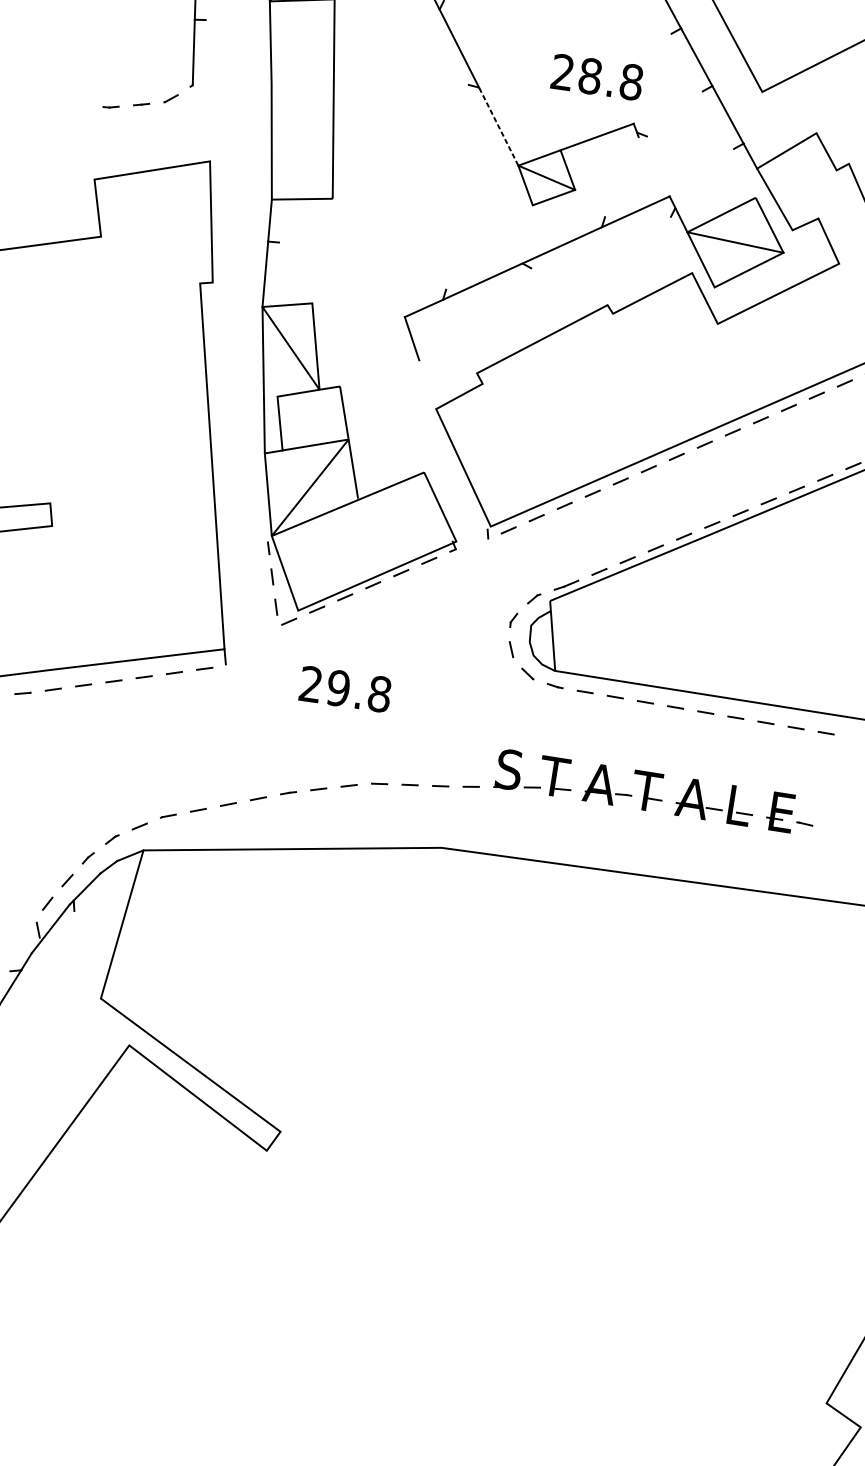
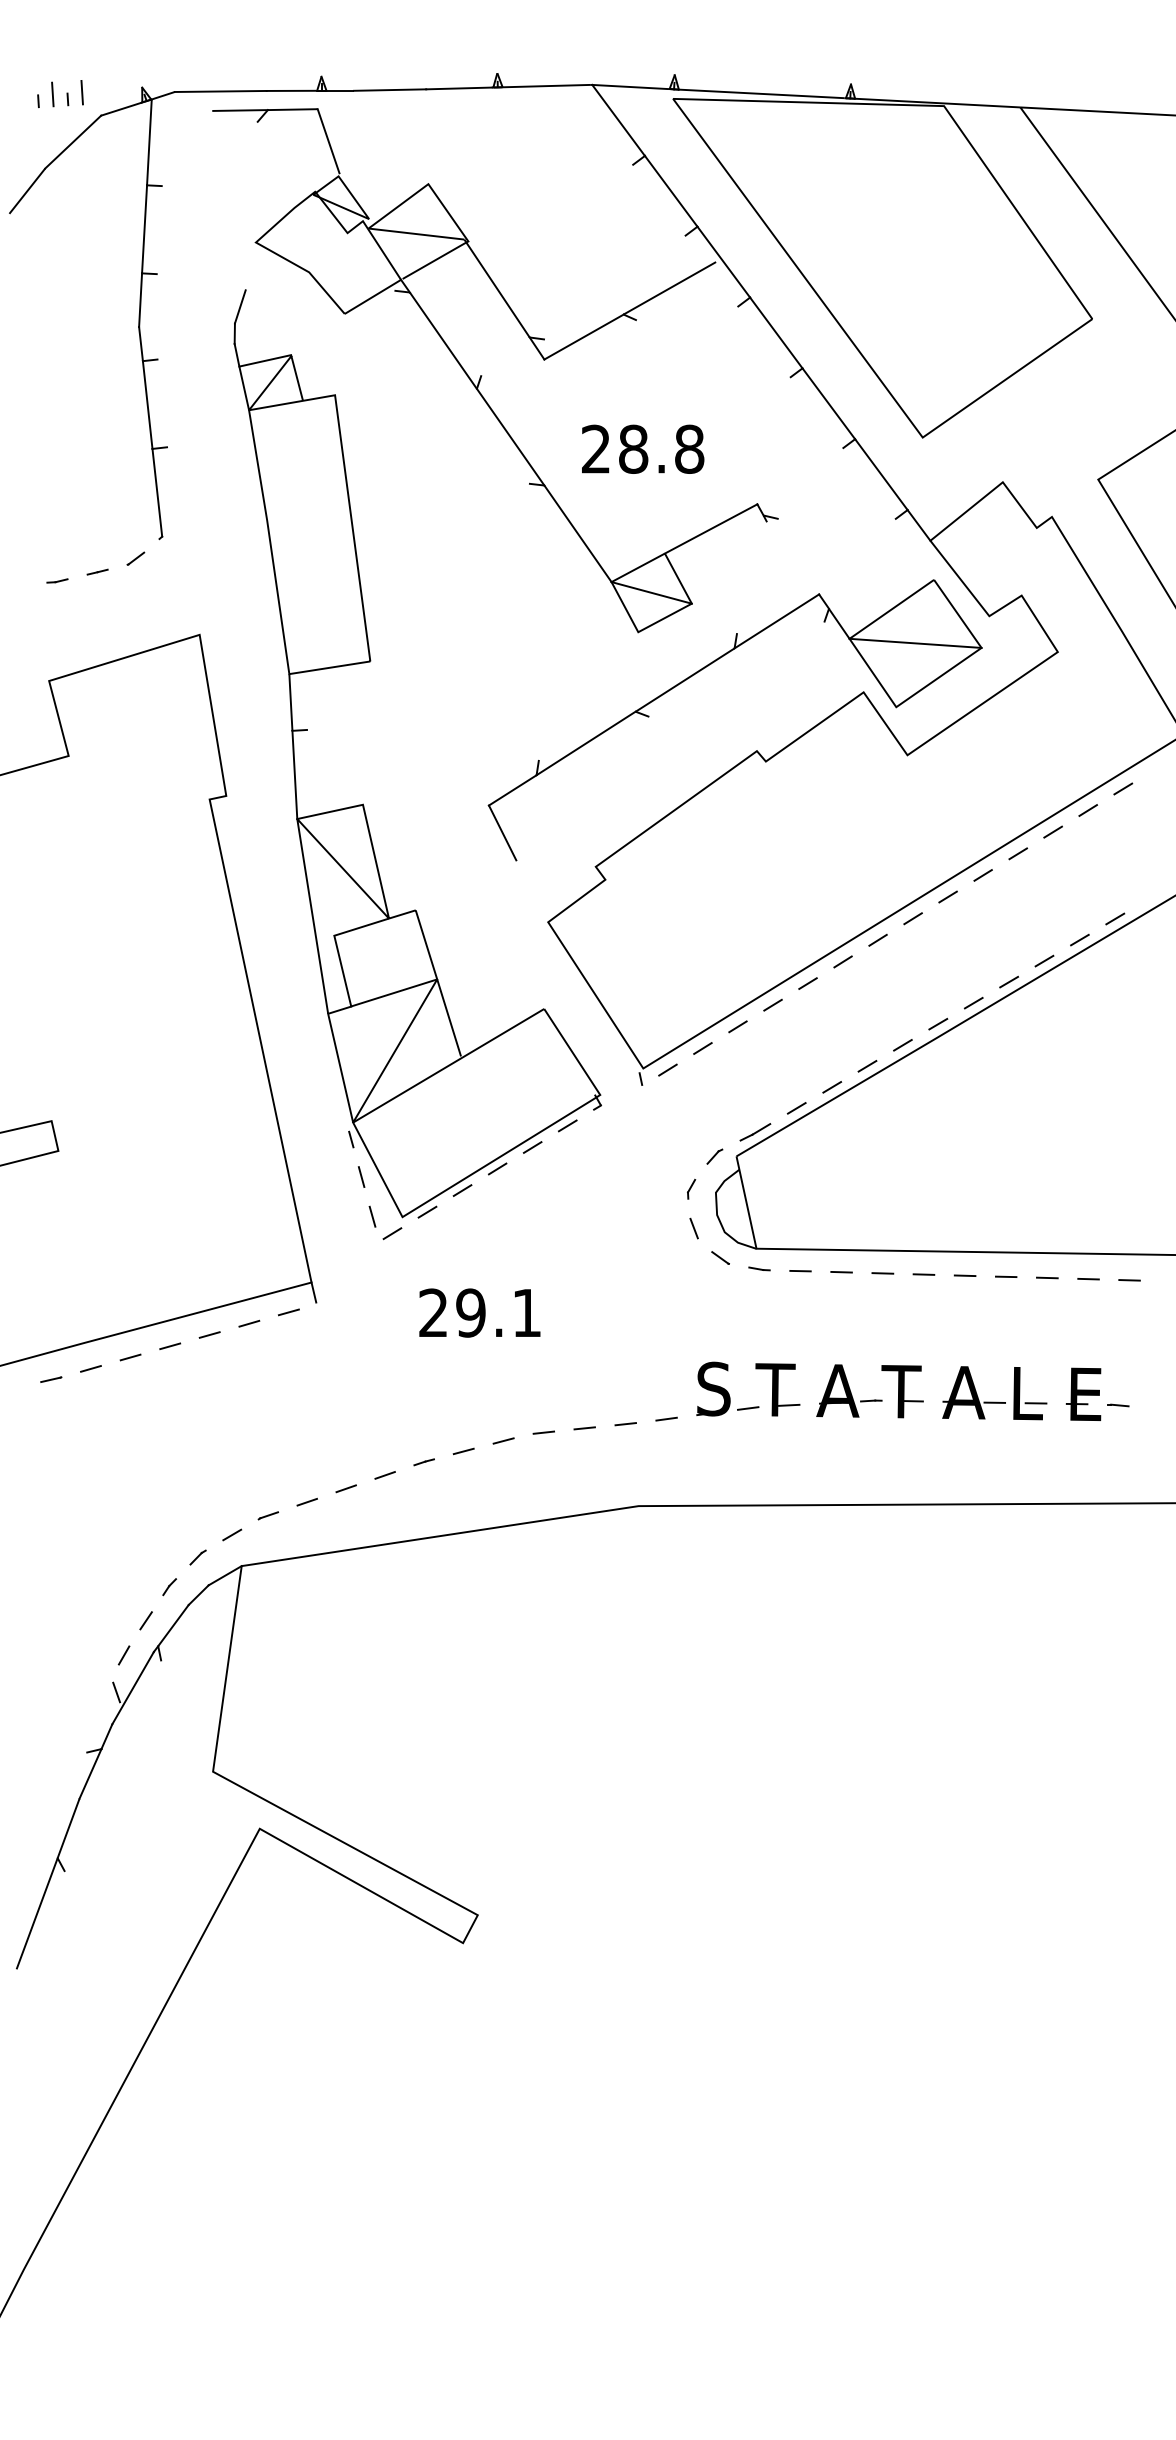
text: (597, 76) -> (643, 448), moved
line: (498, 126) -> (577, 533), dashed -> solid
text: (379, 693) -> (526, 1312), 29.8 -> 29.1

